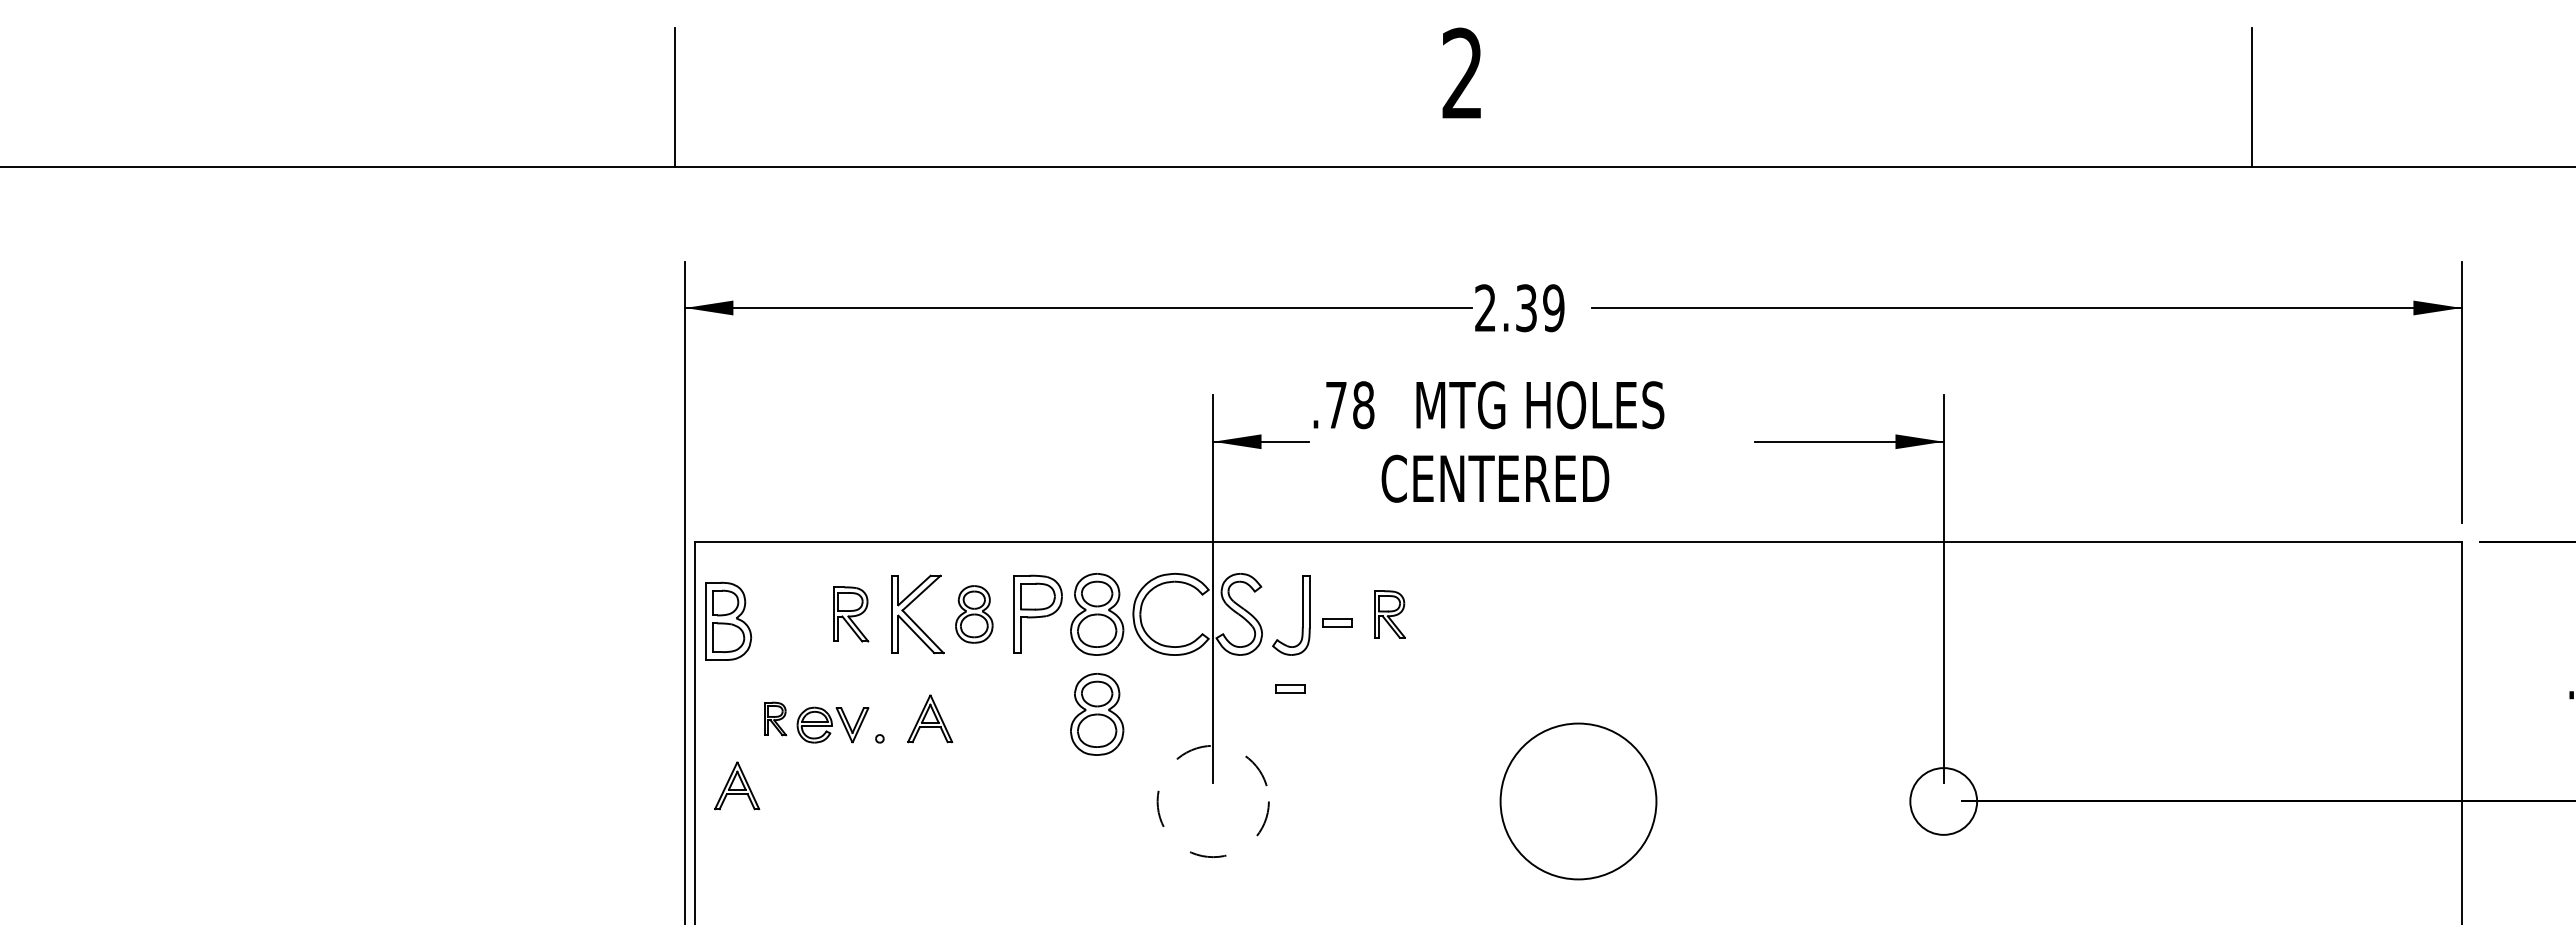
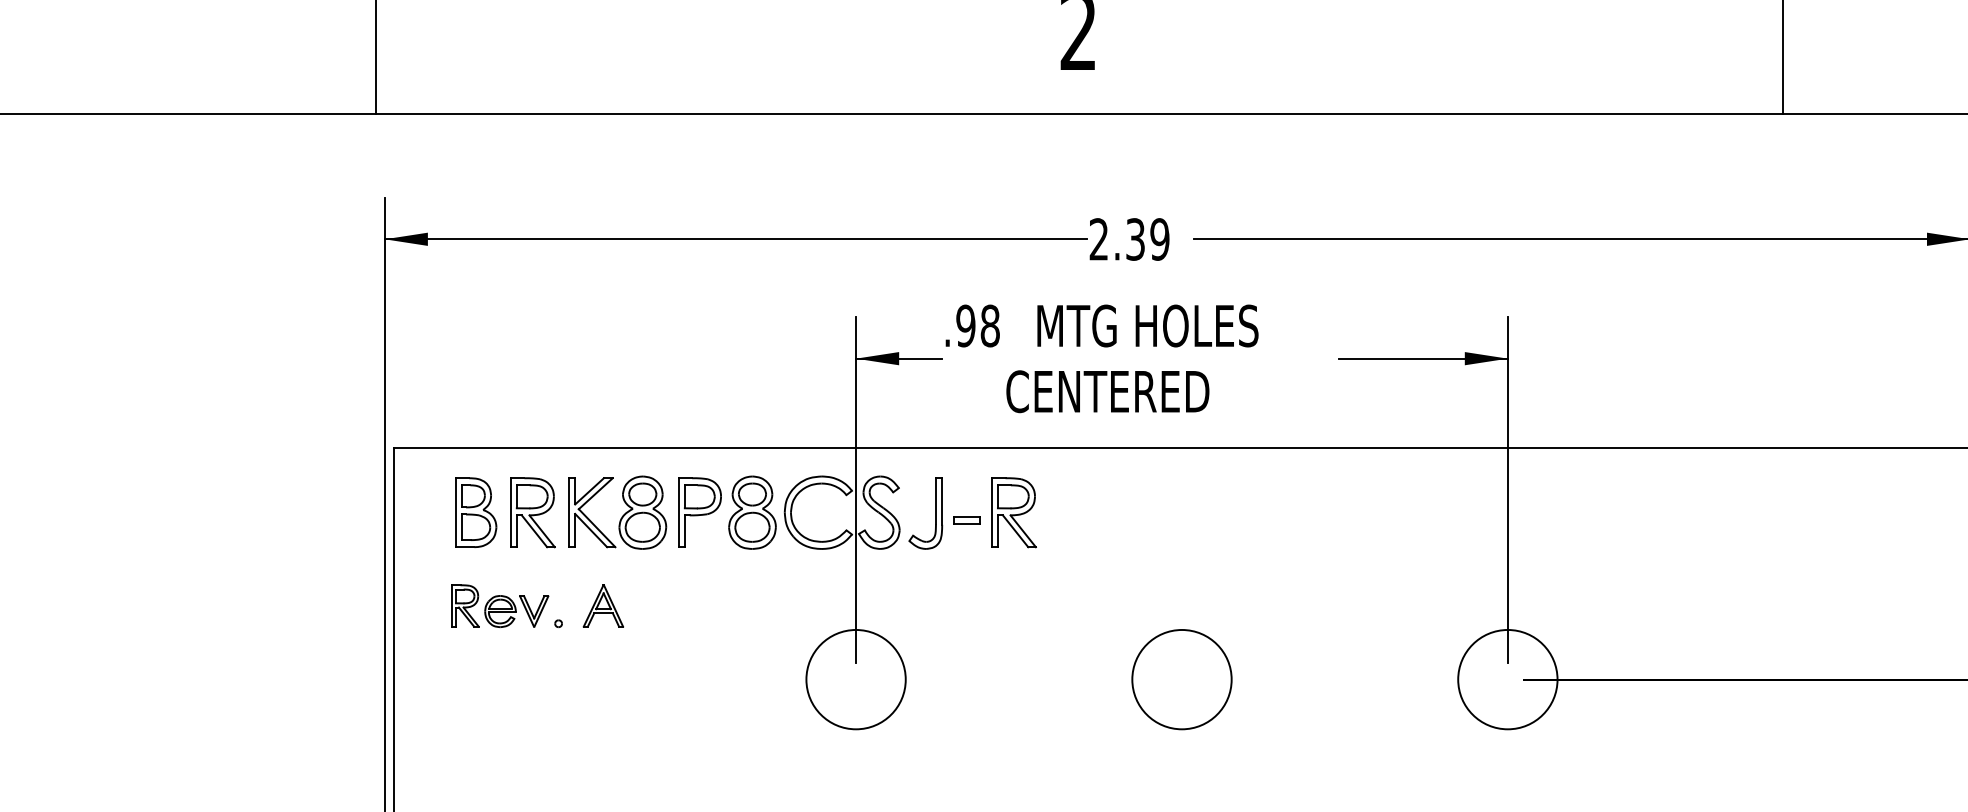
text: (1336, 405) -> (966, 326), .78 -> .98
part: (850, 614) -> (532, 512), size x1.43
part: (974, 614) -> (643, 512), size x1.43
part: (1389, 614) -> (1013, 512), size x1.67
part: (728, 620) -> (476, 511), moved
part: (1290, 688) -> (925, 578), removed
part: (1097, 714) -> (752, 602), removed
part: (775, 718) -> (465, 605), size x1.43
part: (737, 785) -> (431, 665), removed
circle: (1212, 801) -> (855, 679), dashed -> solid
circle: (1578, 801) -> (1181, 679), size x0.71
circle: (1943, 801) -> (1507, 679), size x1.67

